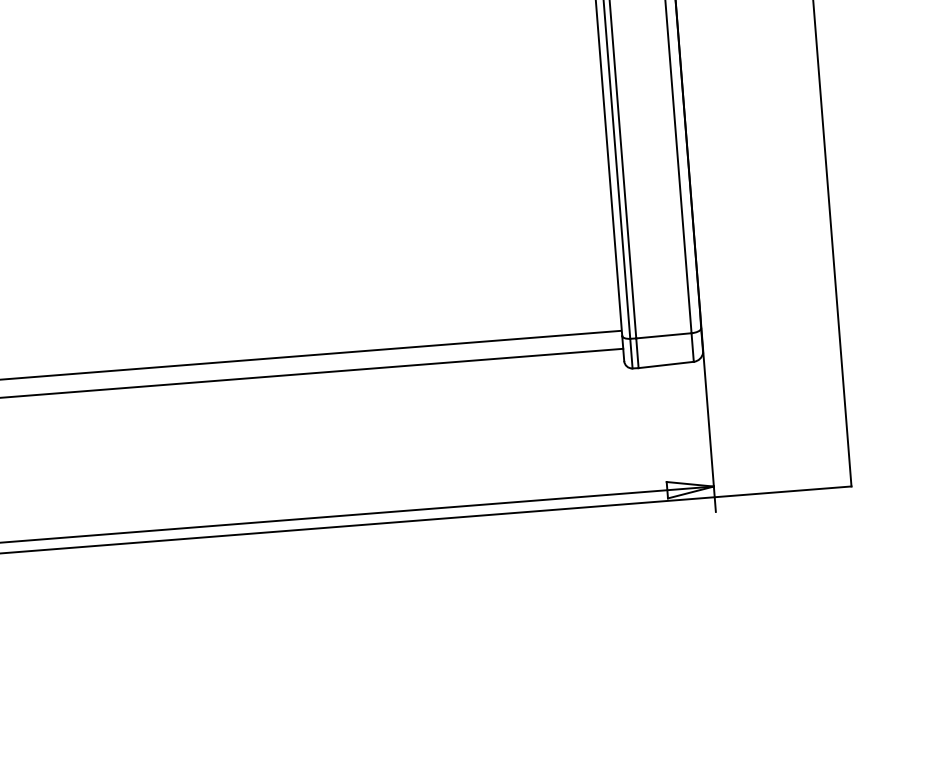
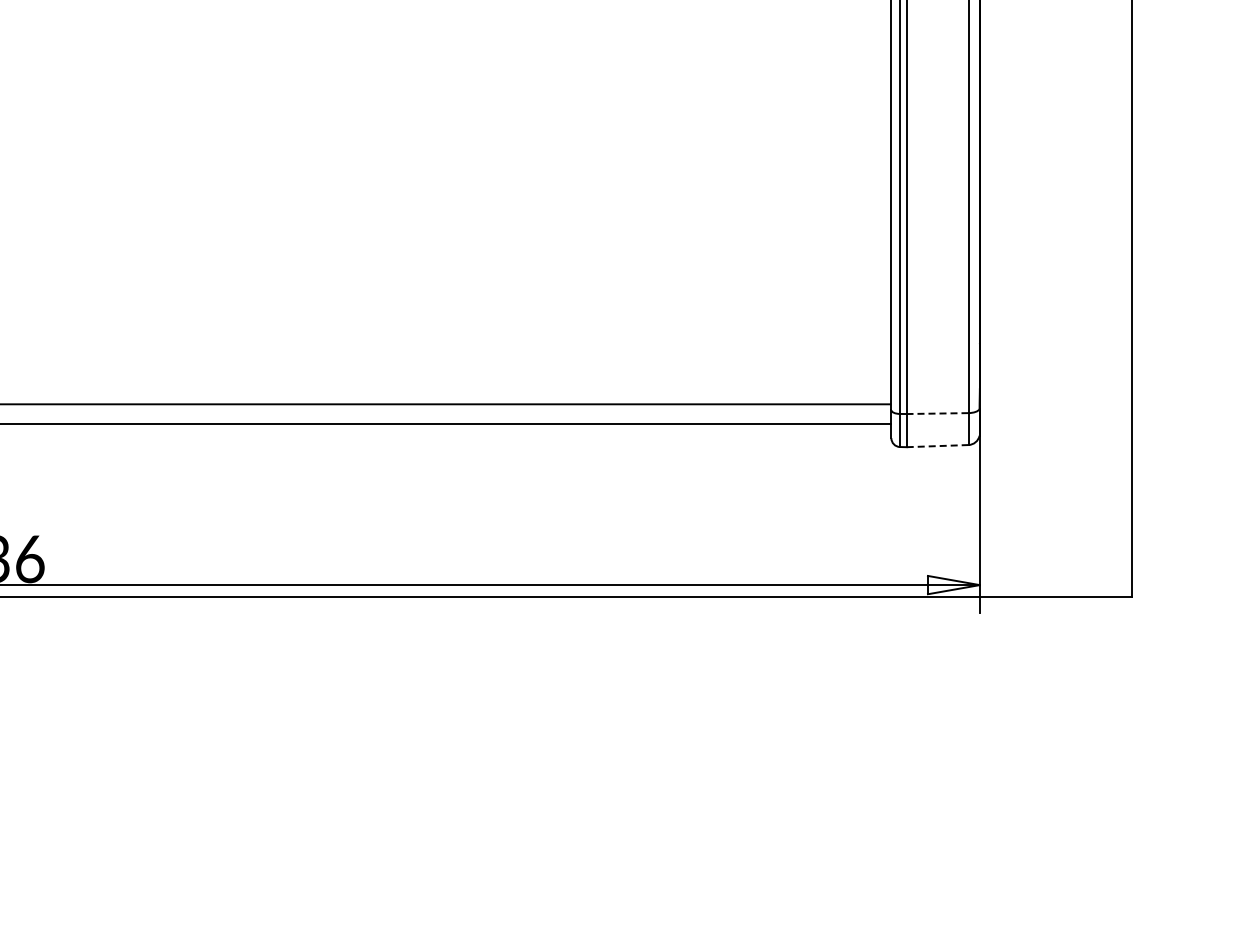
line: (663, 335) -> (937, 413), solid -> dashed
line: (666, 365) -> (937, 446), solid -> dashed

